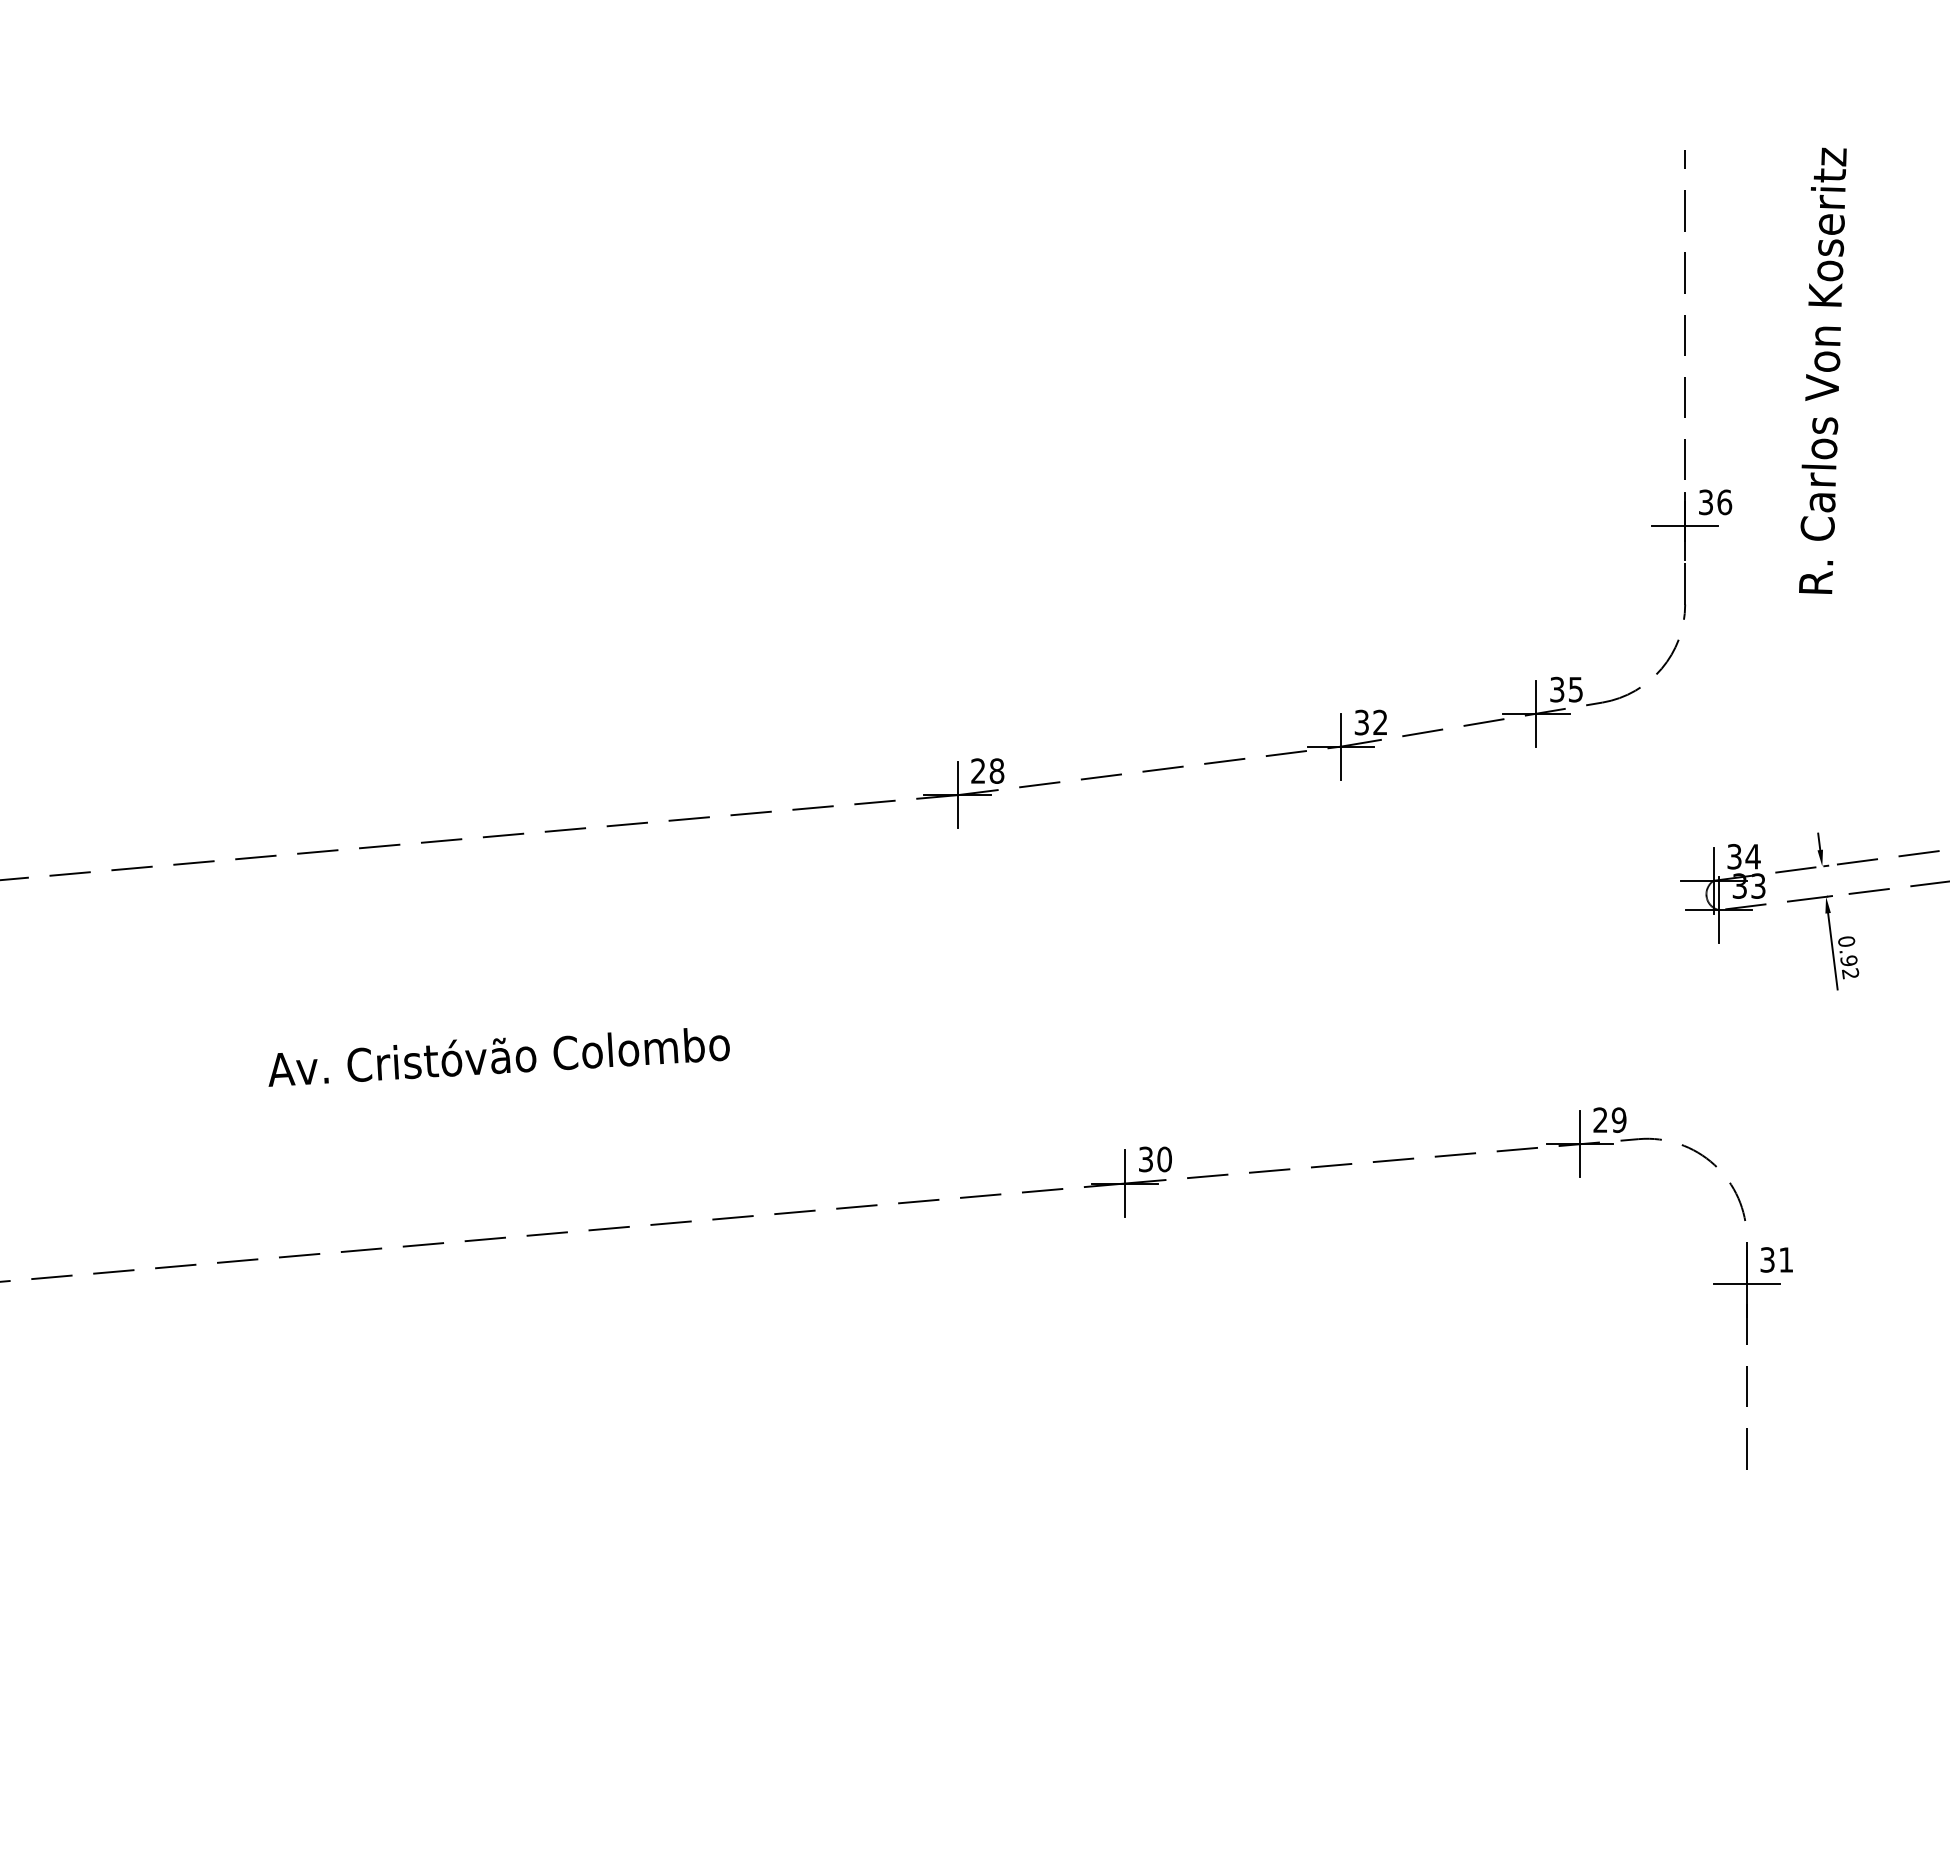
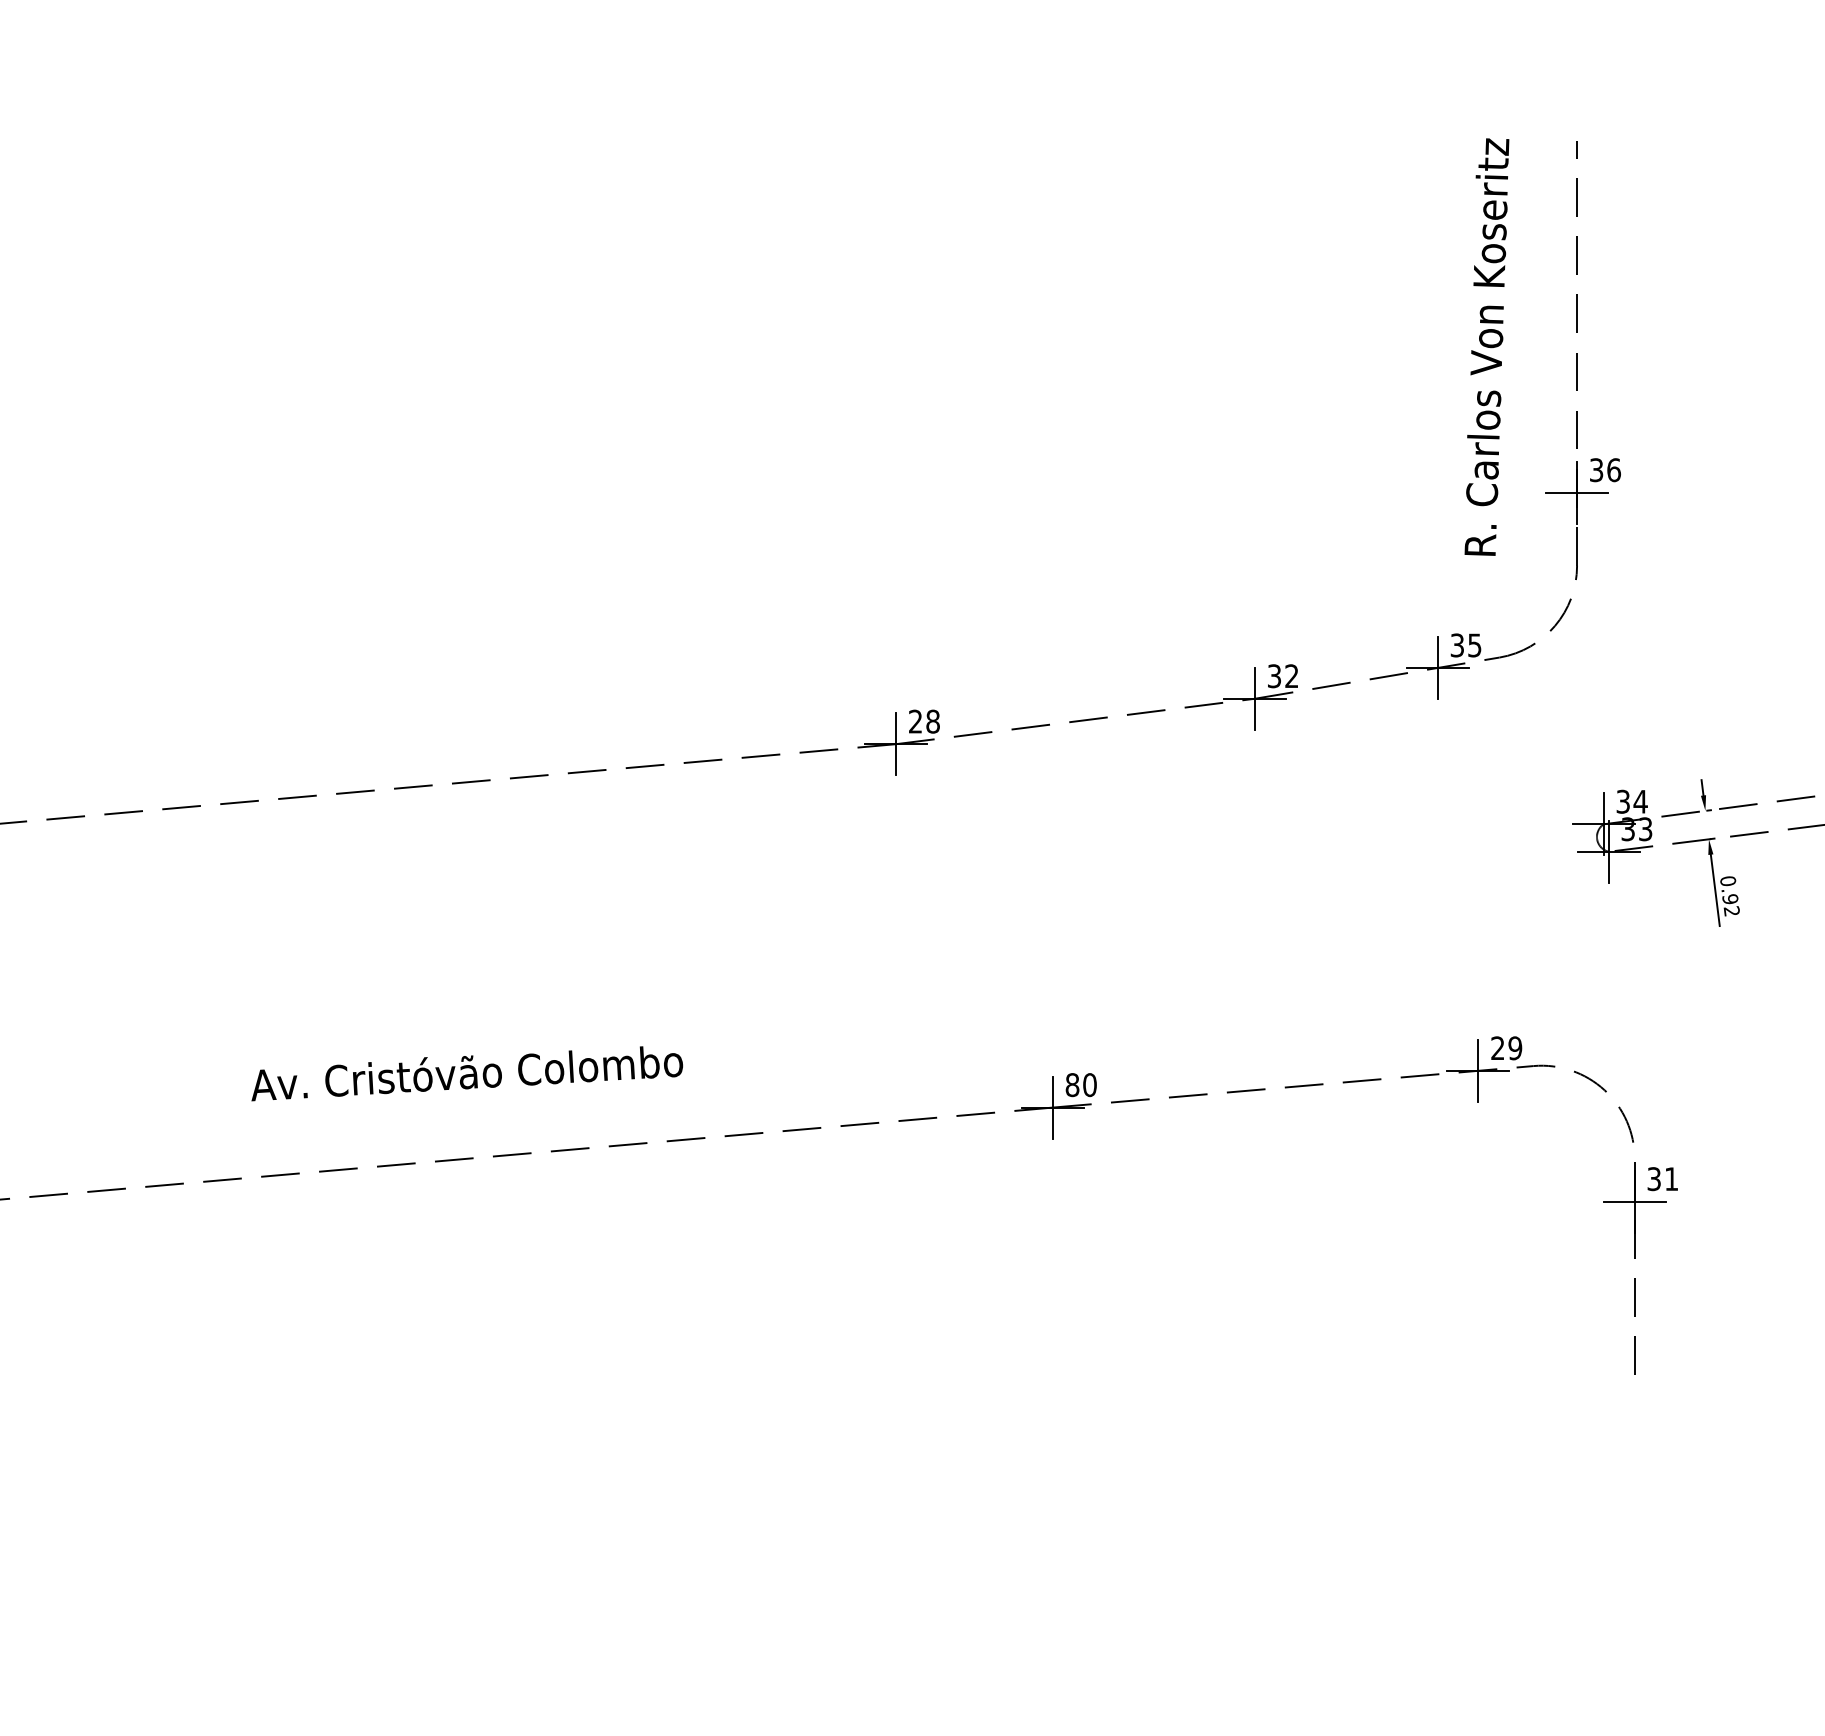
text: (1822, 370) -> (1486, 346), moved
text: (498, 1057) -> (466, 1073), moved
text: (1145, 1159) -> (1072, 1085), 30 -> 80

